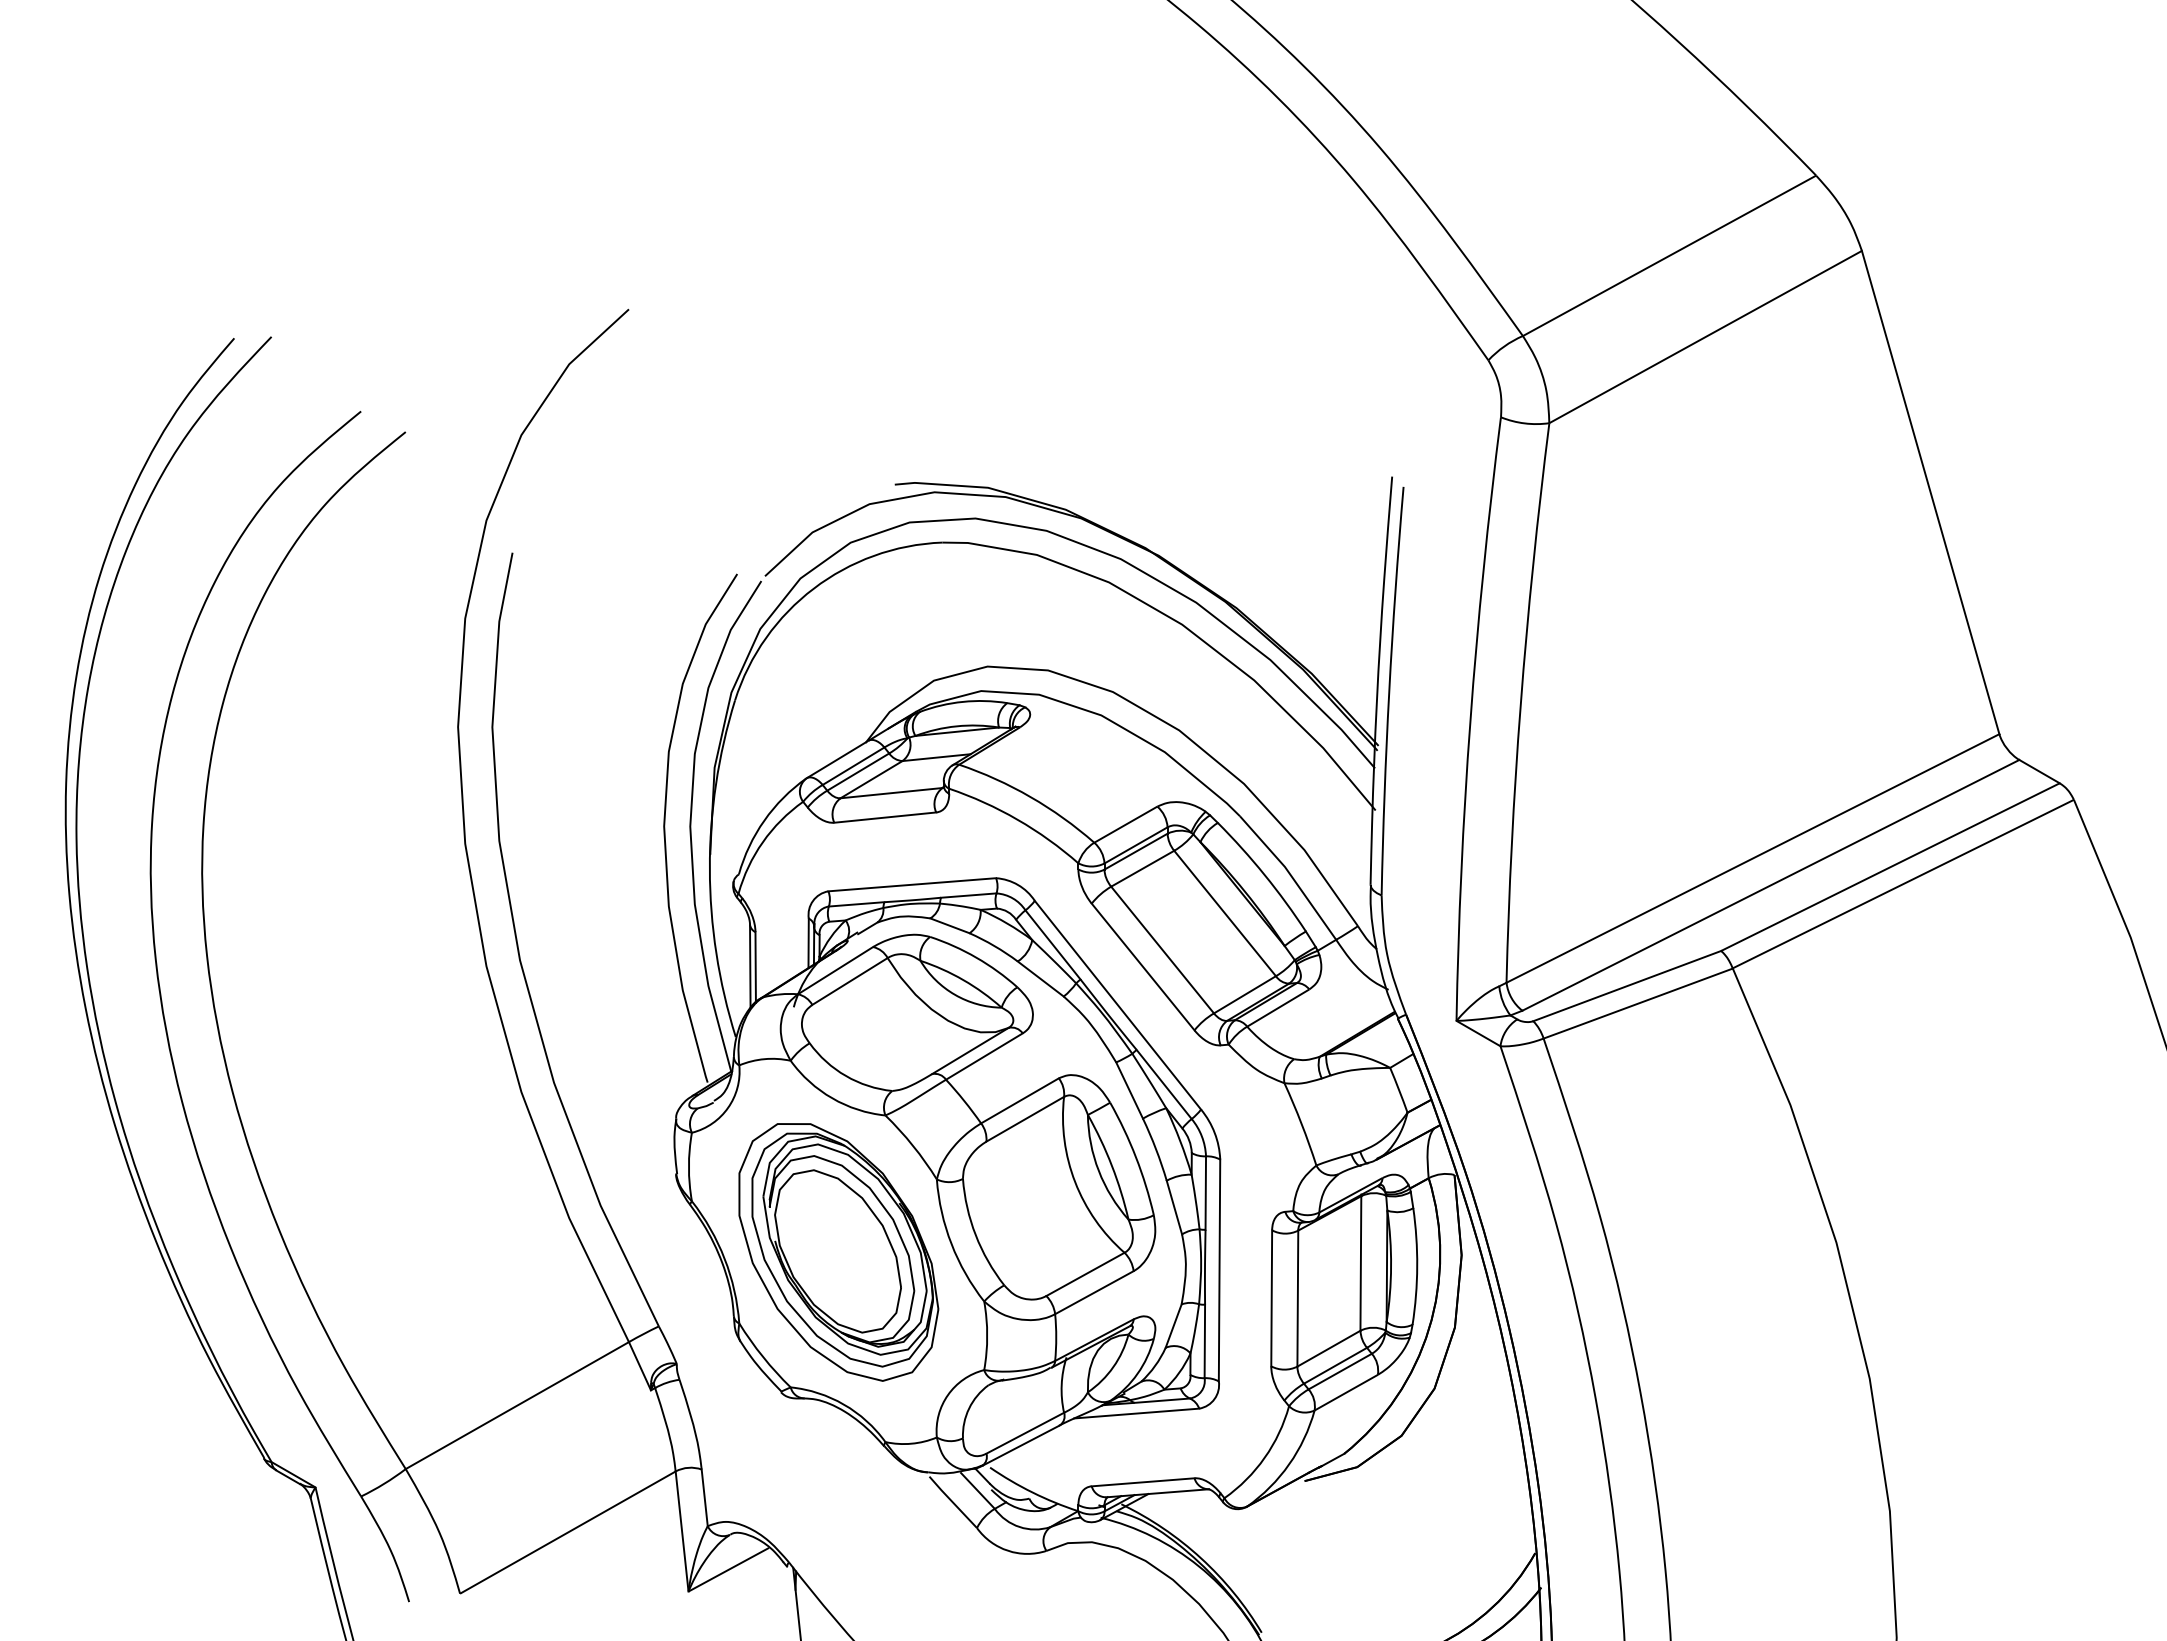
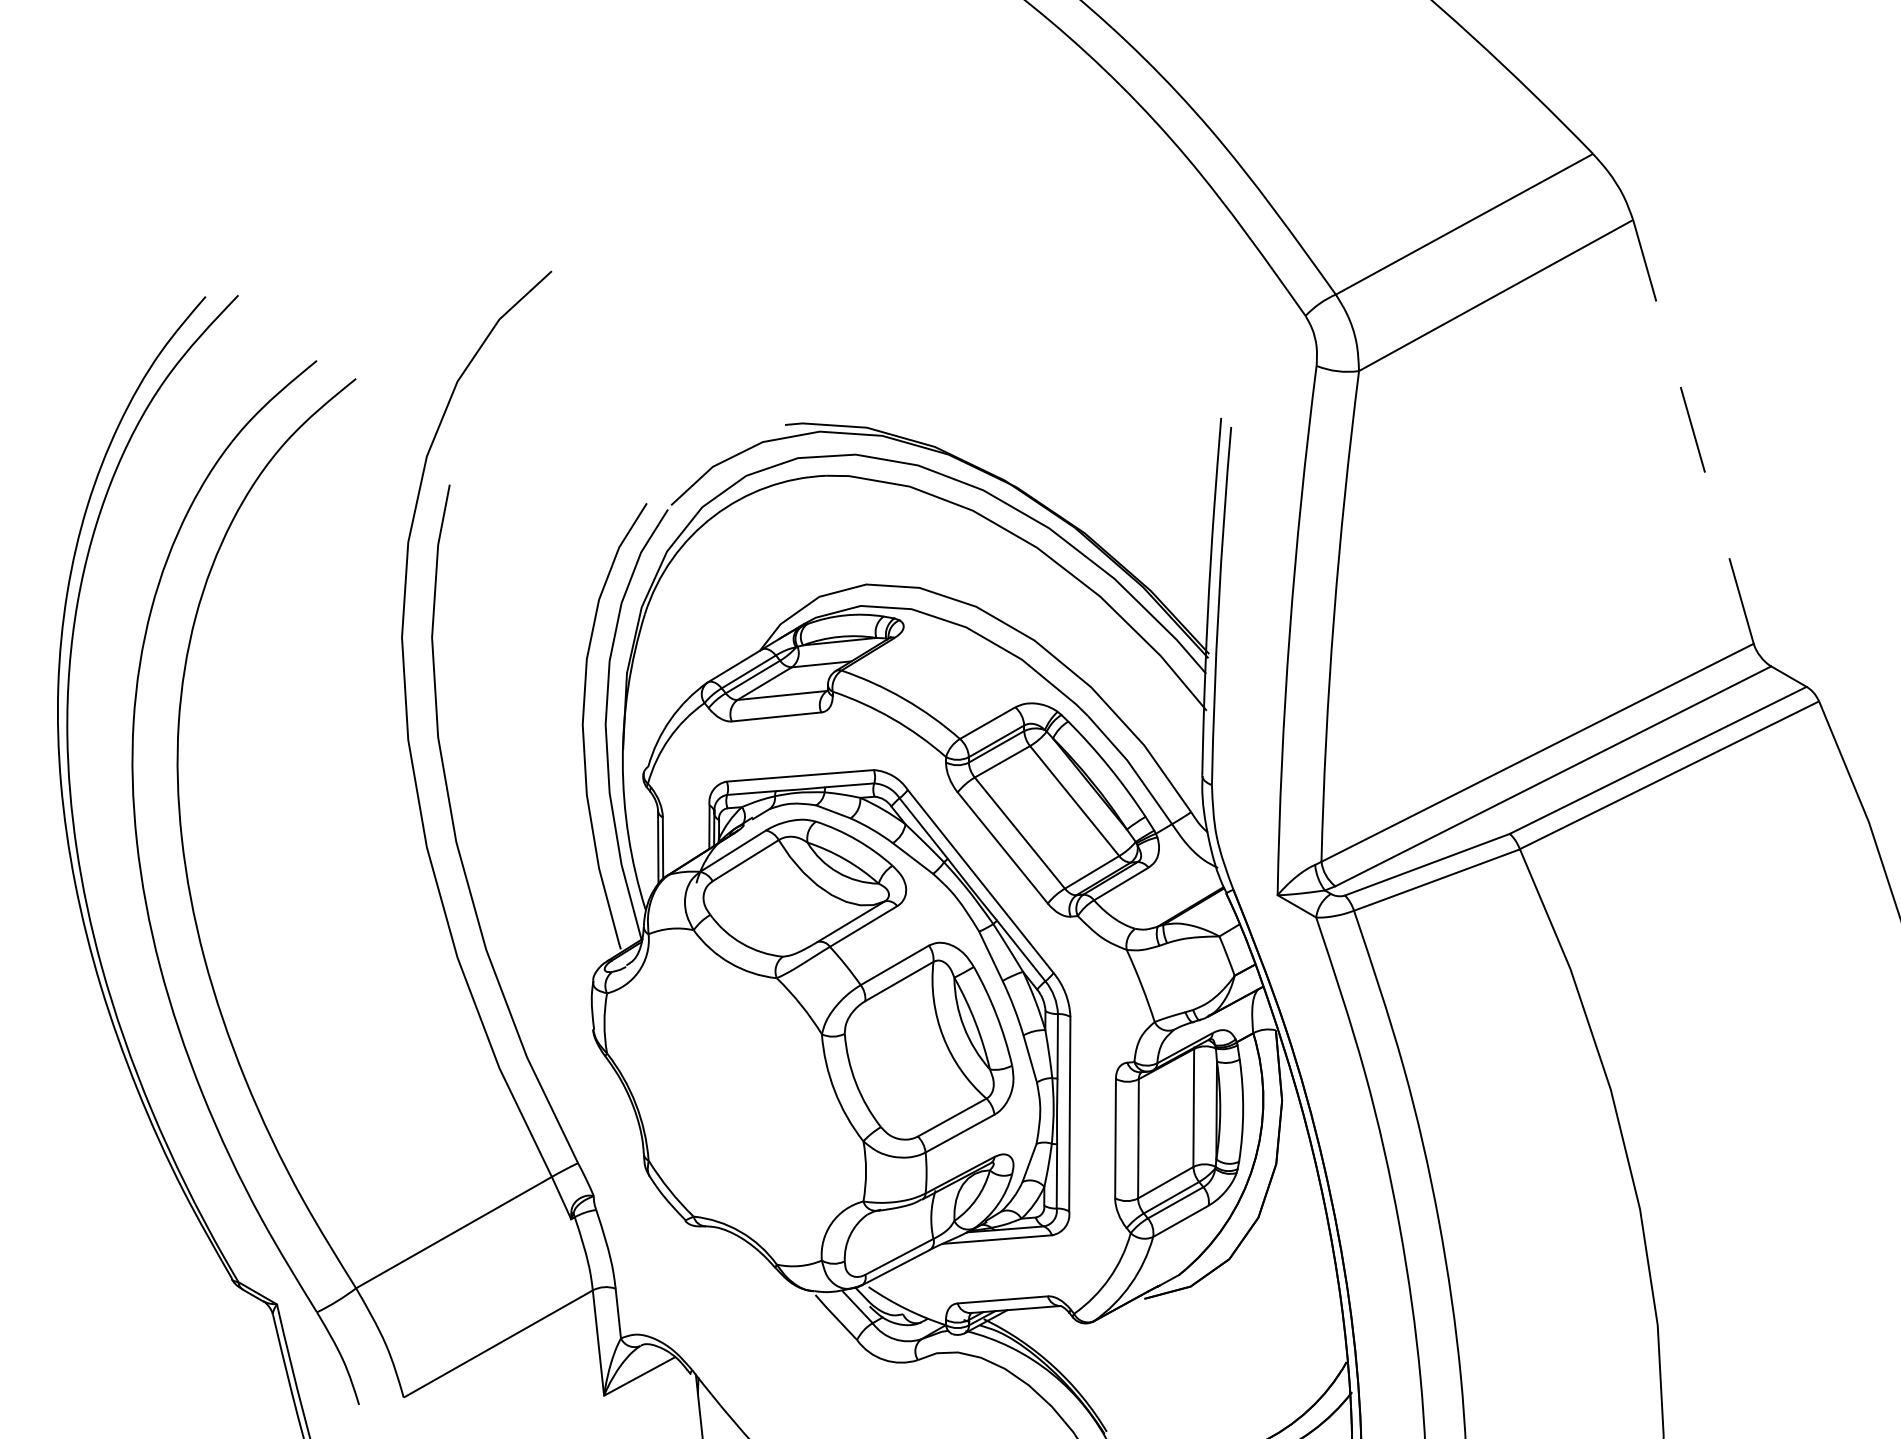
line: (1930, 492) -> (1693, 431), solid -> dashed
part: (838, 1252) -> (735, 1098), removed

